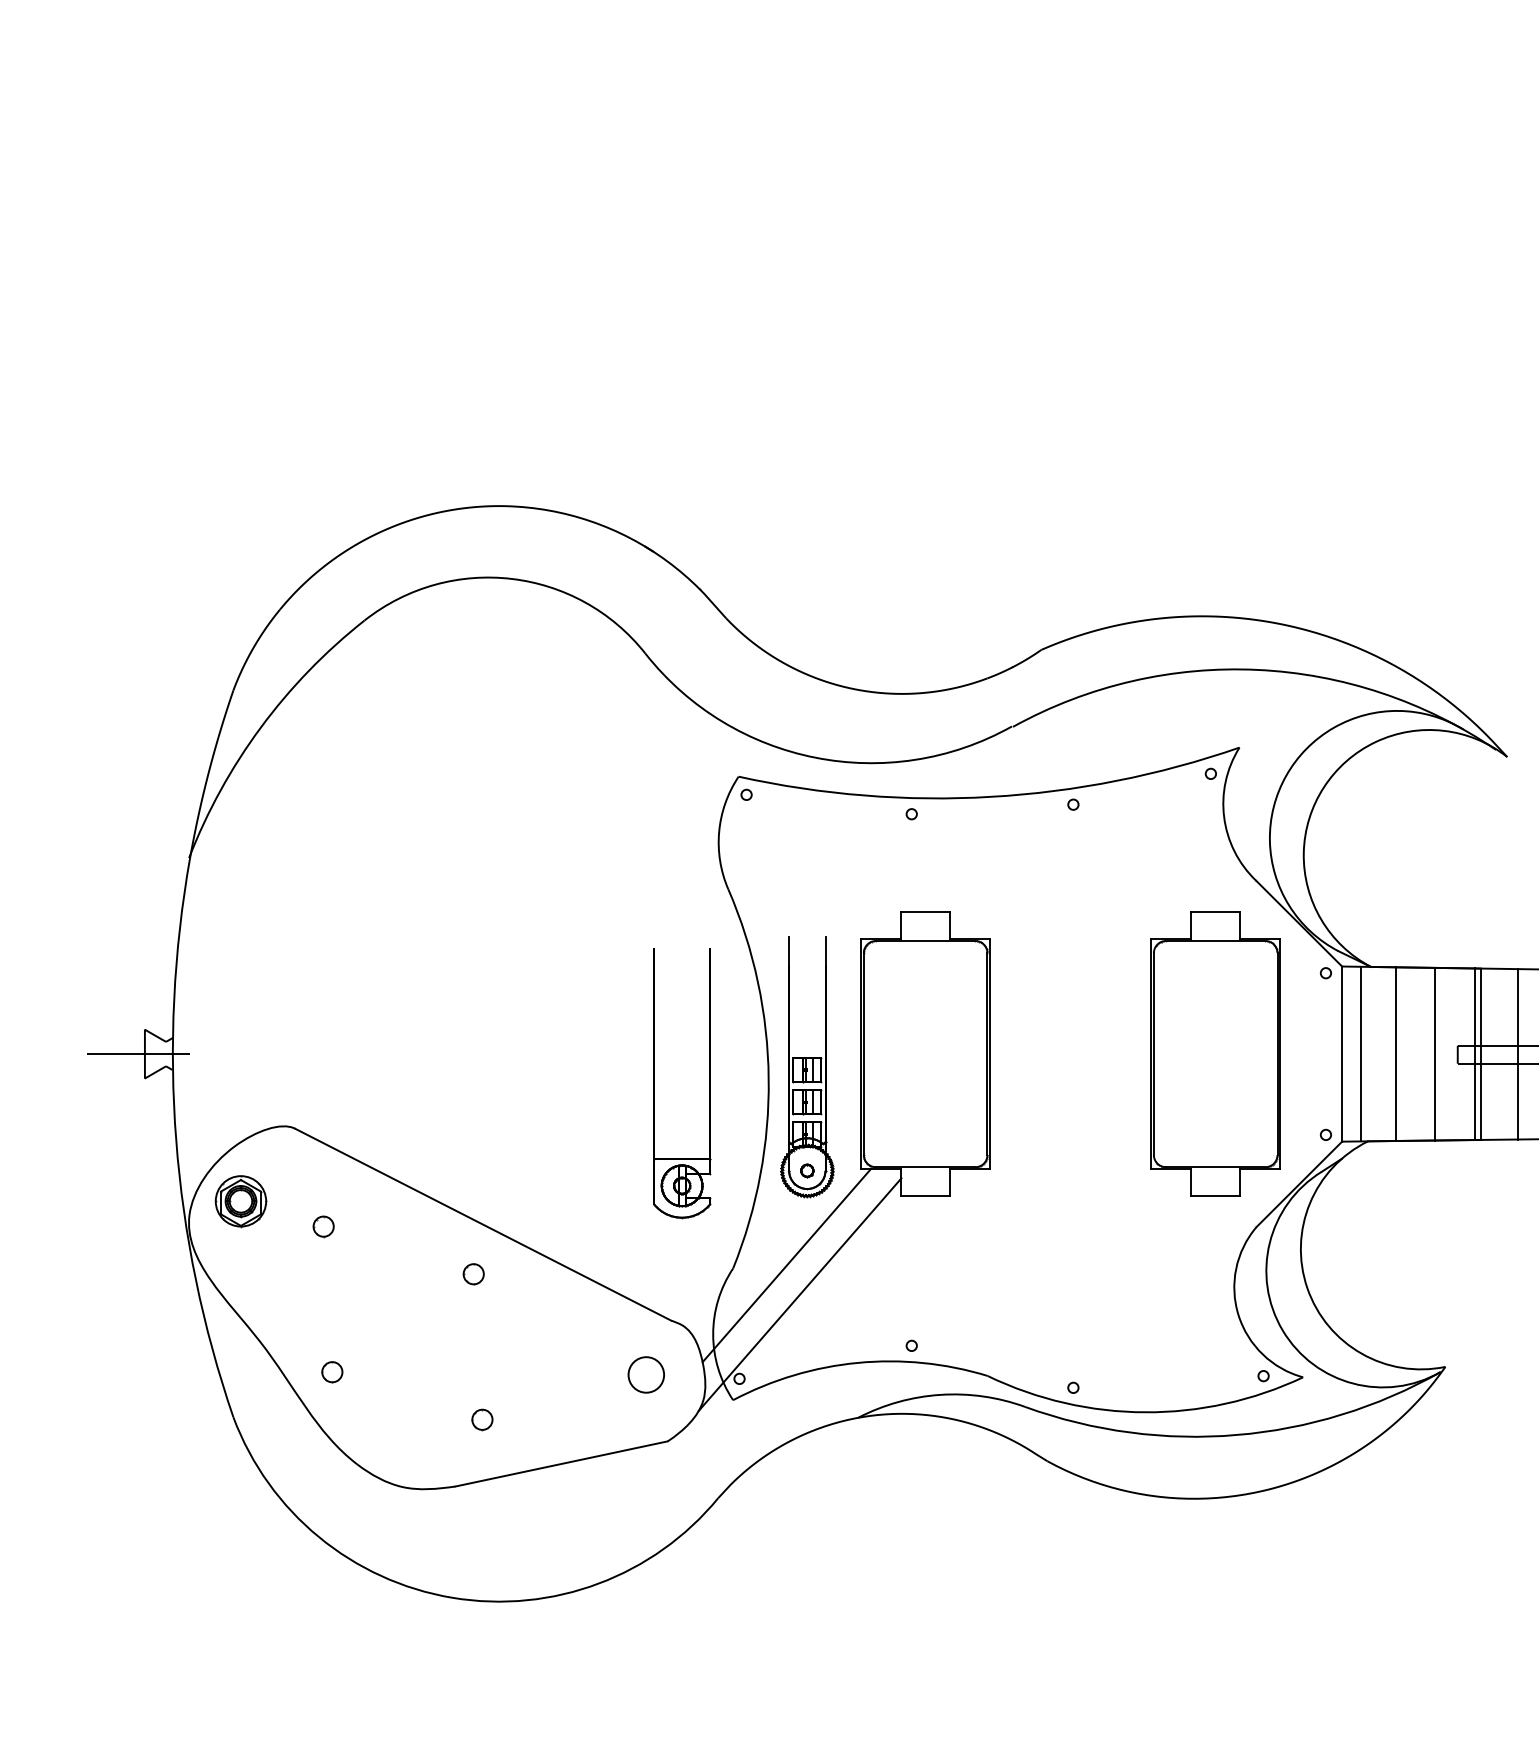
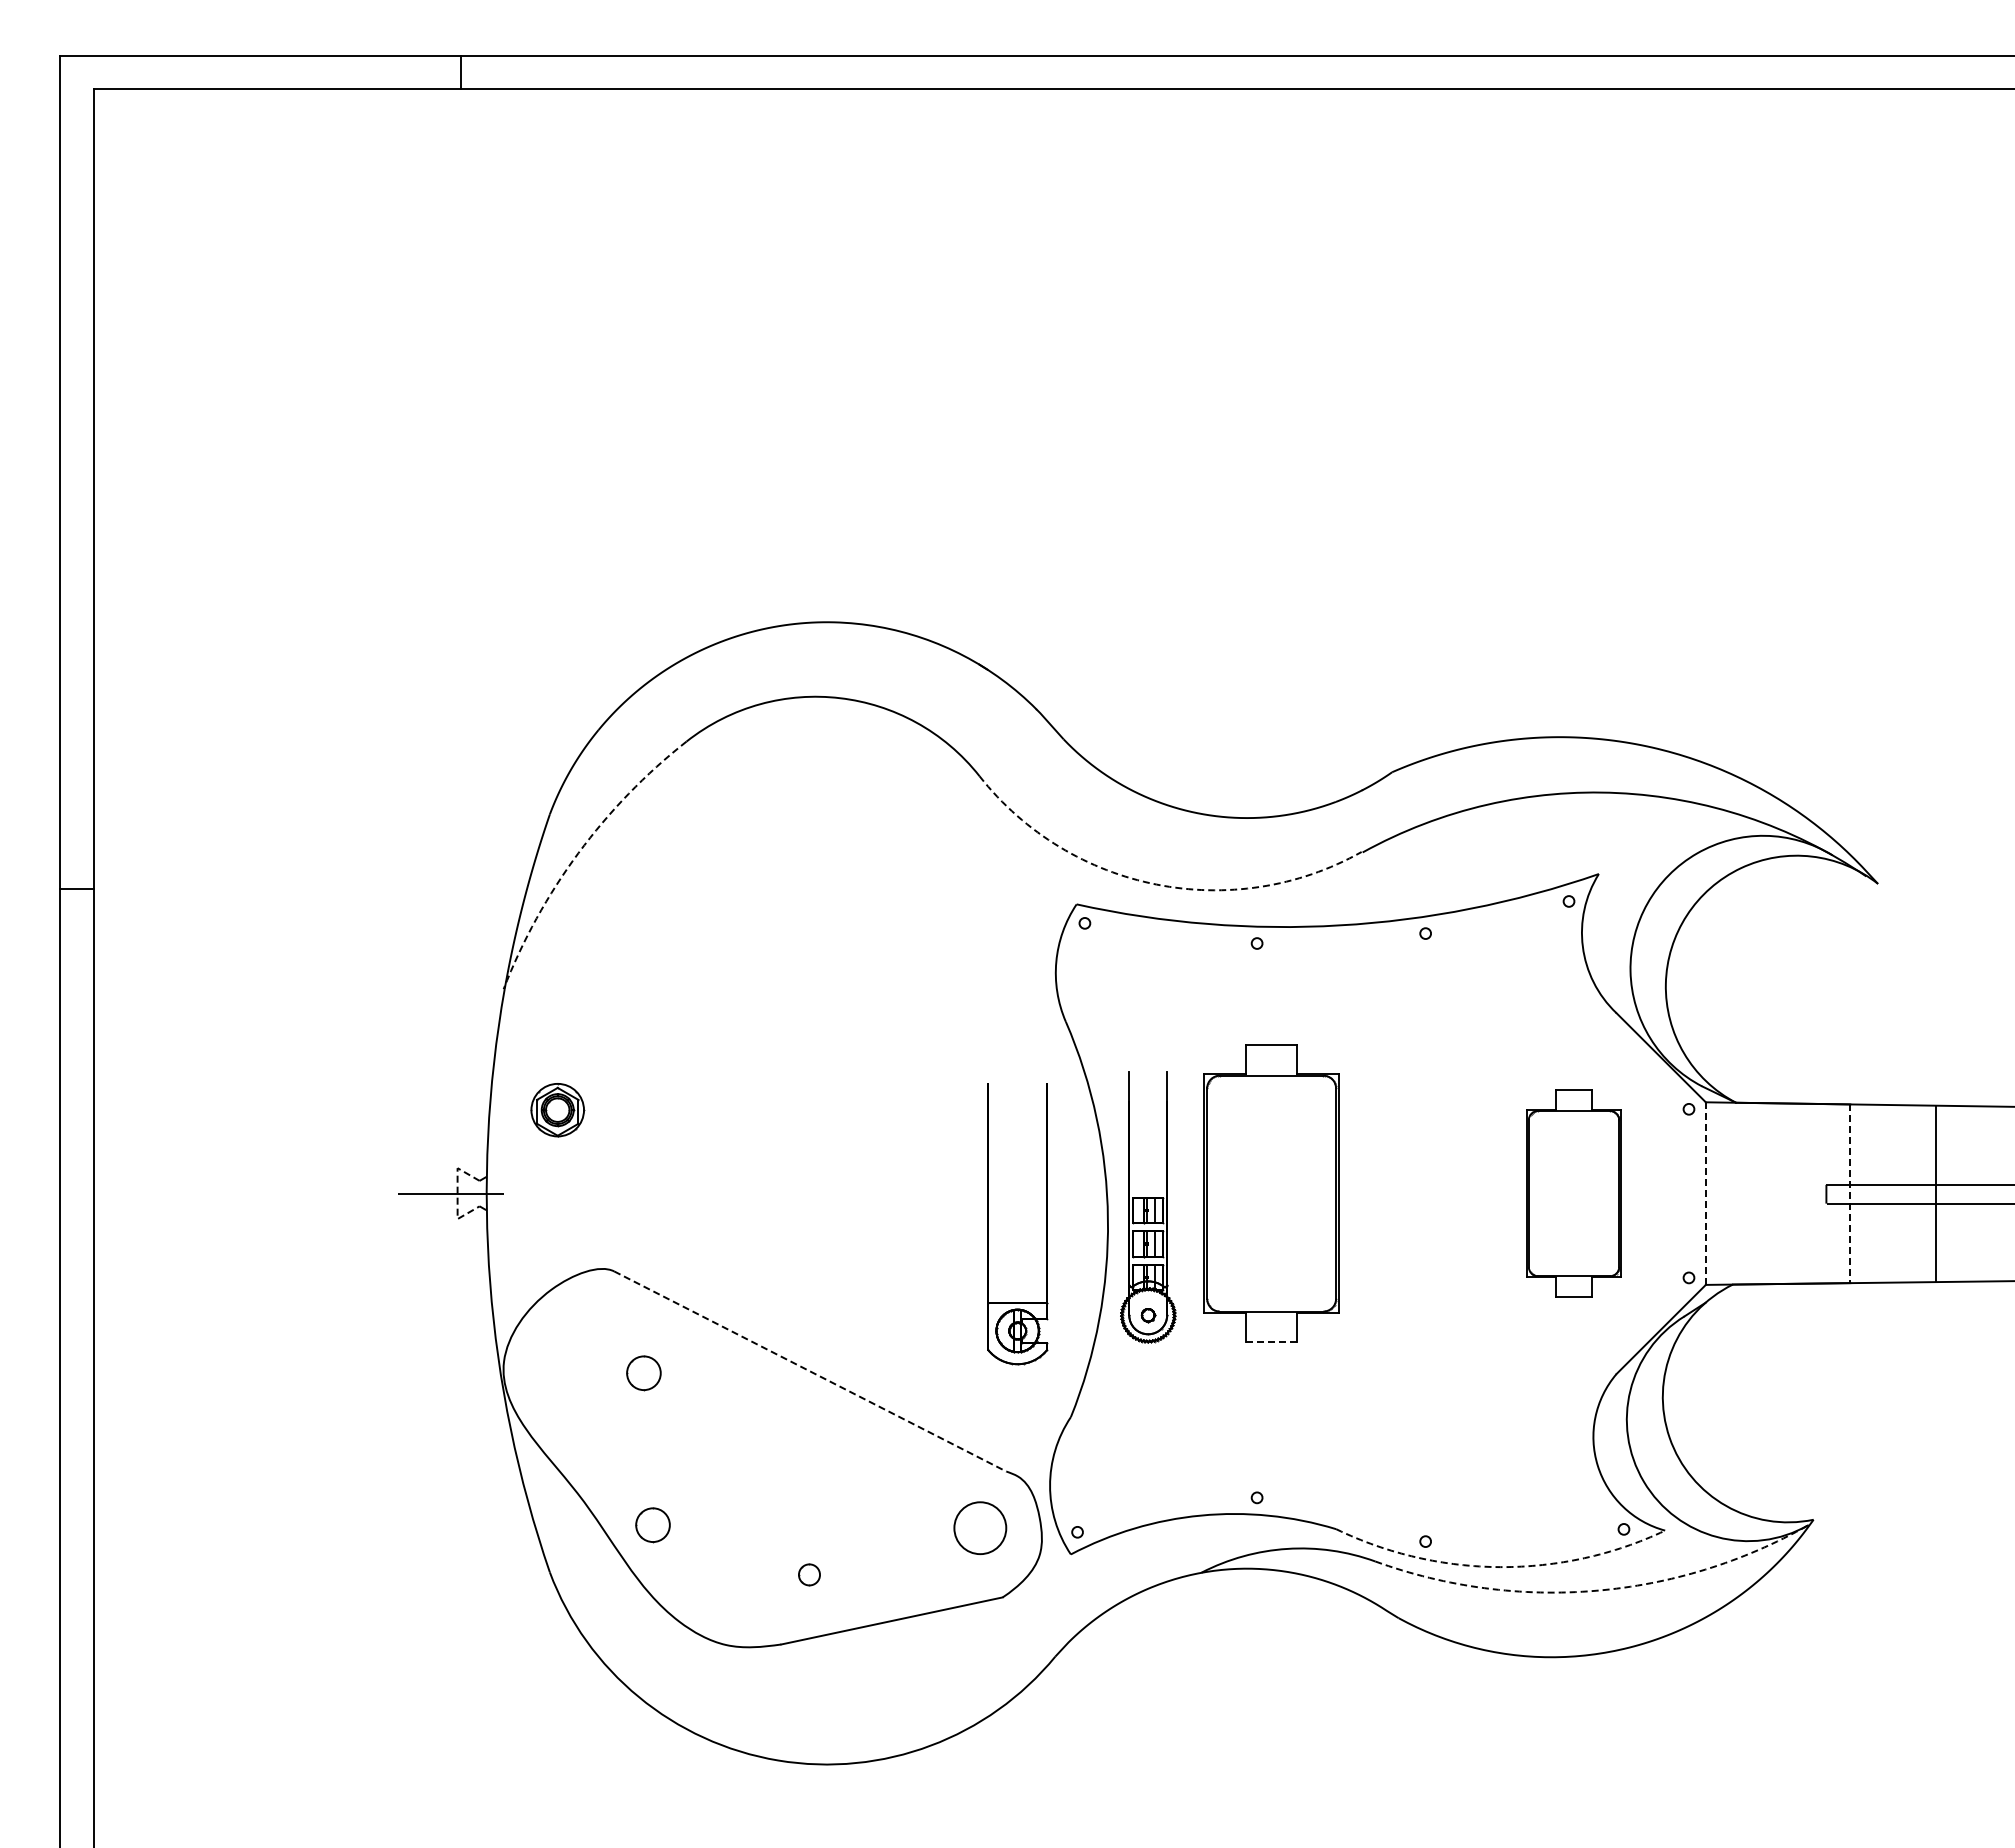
arc: (260, 727) -> (578, 853), solid -> dashed
arc: (815, 757) -> (1156, 884), solid -> dashed
part: (1215, 1053) -> (1573, 1193), size x0.7
line: (1360, 1053) -> (1725, 1193), removed
line: (1396, 1053) -> (1762, 1193), removed
line: (1434, 1053) -> (1802, 1193), removed
line: (1475, 1053) -> (1844, 1193), removed
line: (1517, 1053) -> (1888, 1193), removed
line: (144, 1054) -> (457, 1194), solid -> dashed
line: (1341, 1054) -> (1705, 1194), solid -> dashed
line: (1480, 1054) -> (1850, 1194), solid -> dashed
line: (926, 1195) -> (1272, 1341), solid -> dashed
part: (240, 1201) -> (557, 1110), moved
line: (483, 1224) -> (810, 1371), solid -> dashed
circle: (323, 1226) -> (643, 1373), size x1.6
line: (786, 1264) -> (1126, 1413), removed
part: (473, 1274) -> (800, 1423), removed
line: (799, 1294) -> (1140, 1444), removed
part: (331, 1372) -> (652, 1525), size x1.6
circle: (646, 1374) -> (980, 1527), size x1.4
arc: (1145, 1412) -> (1500, 1567), solid -> dashed
arc: (1237, 1434) -> (1596, 1590), solid -> dashed

